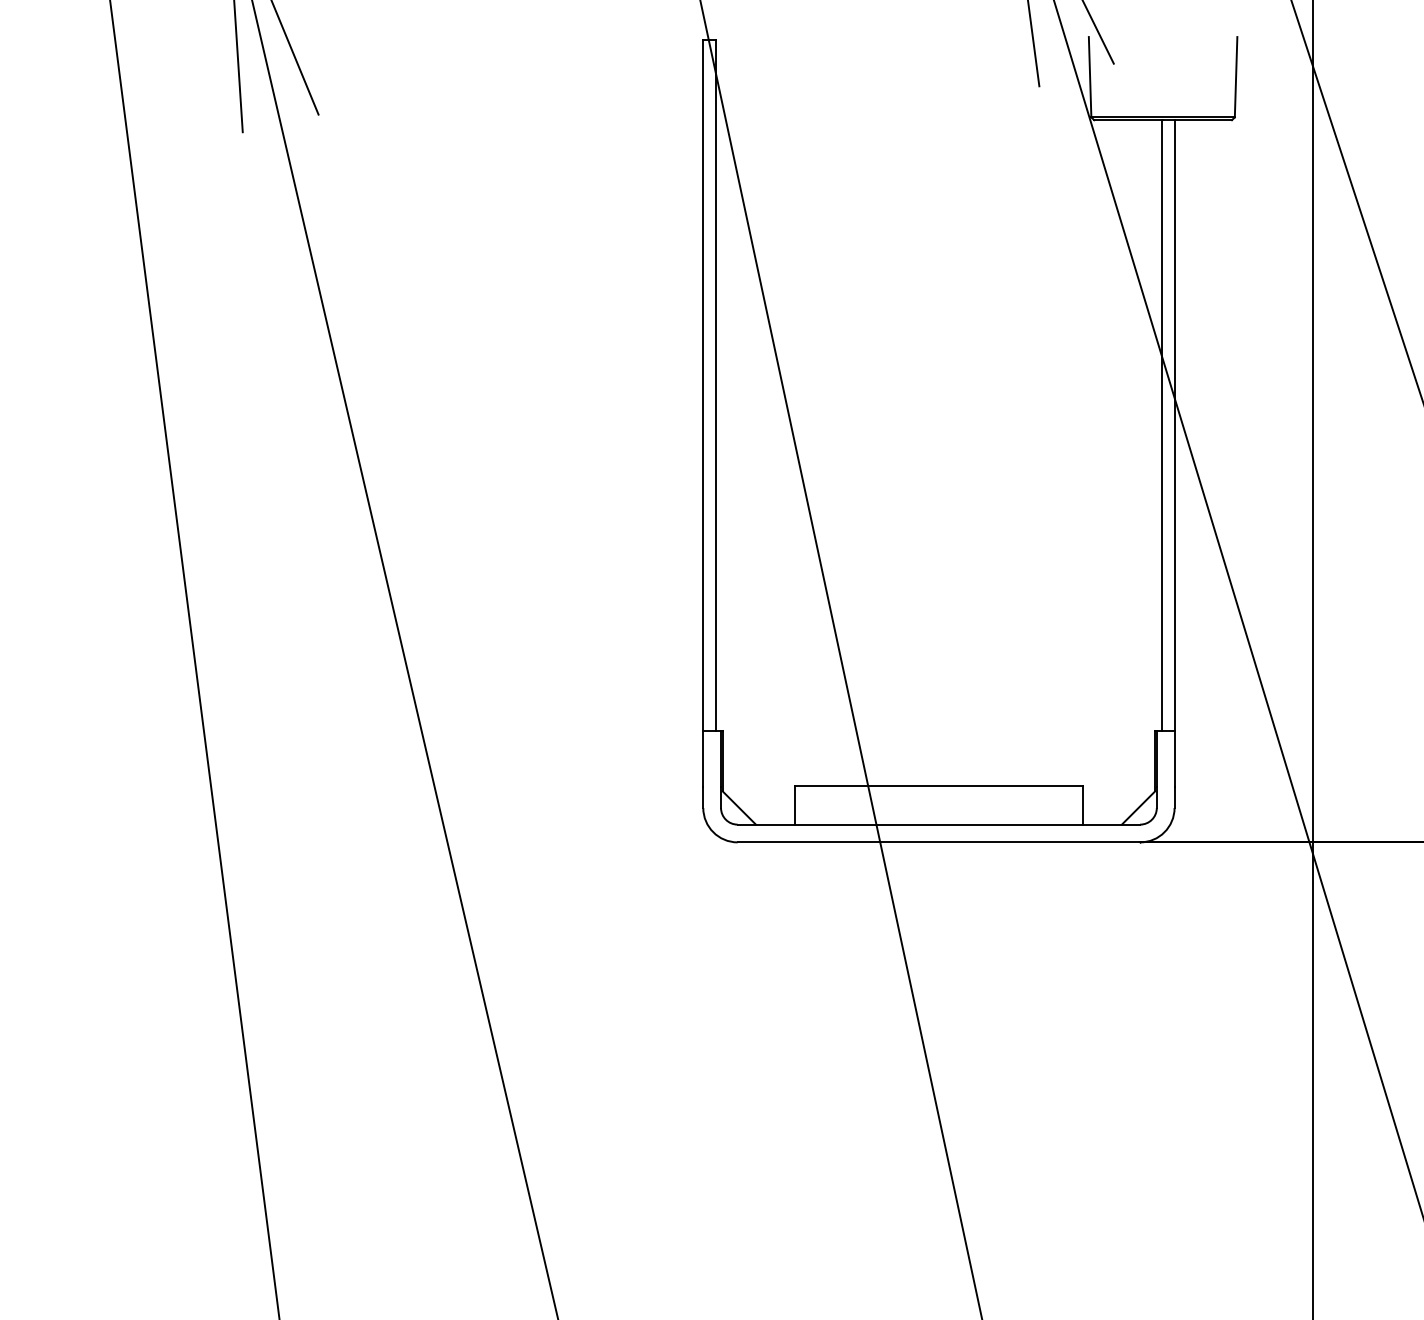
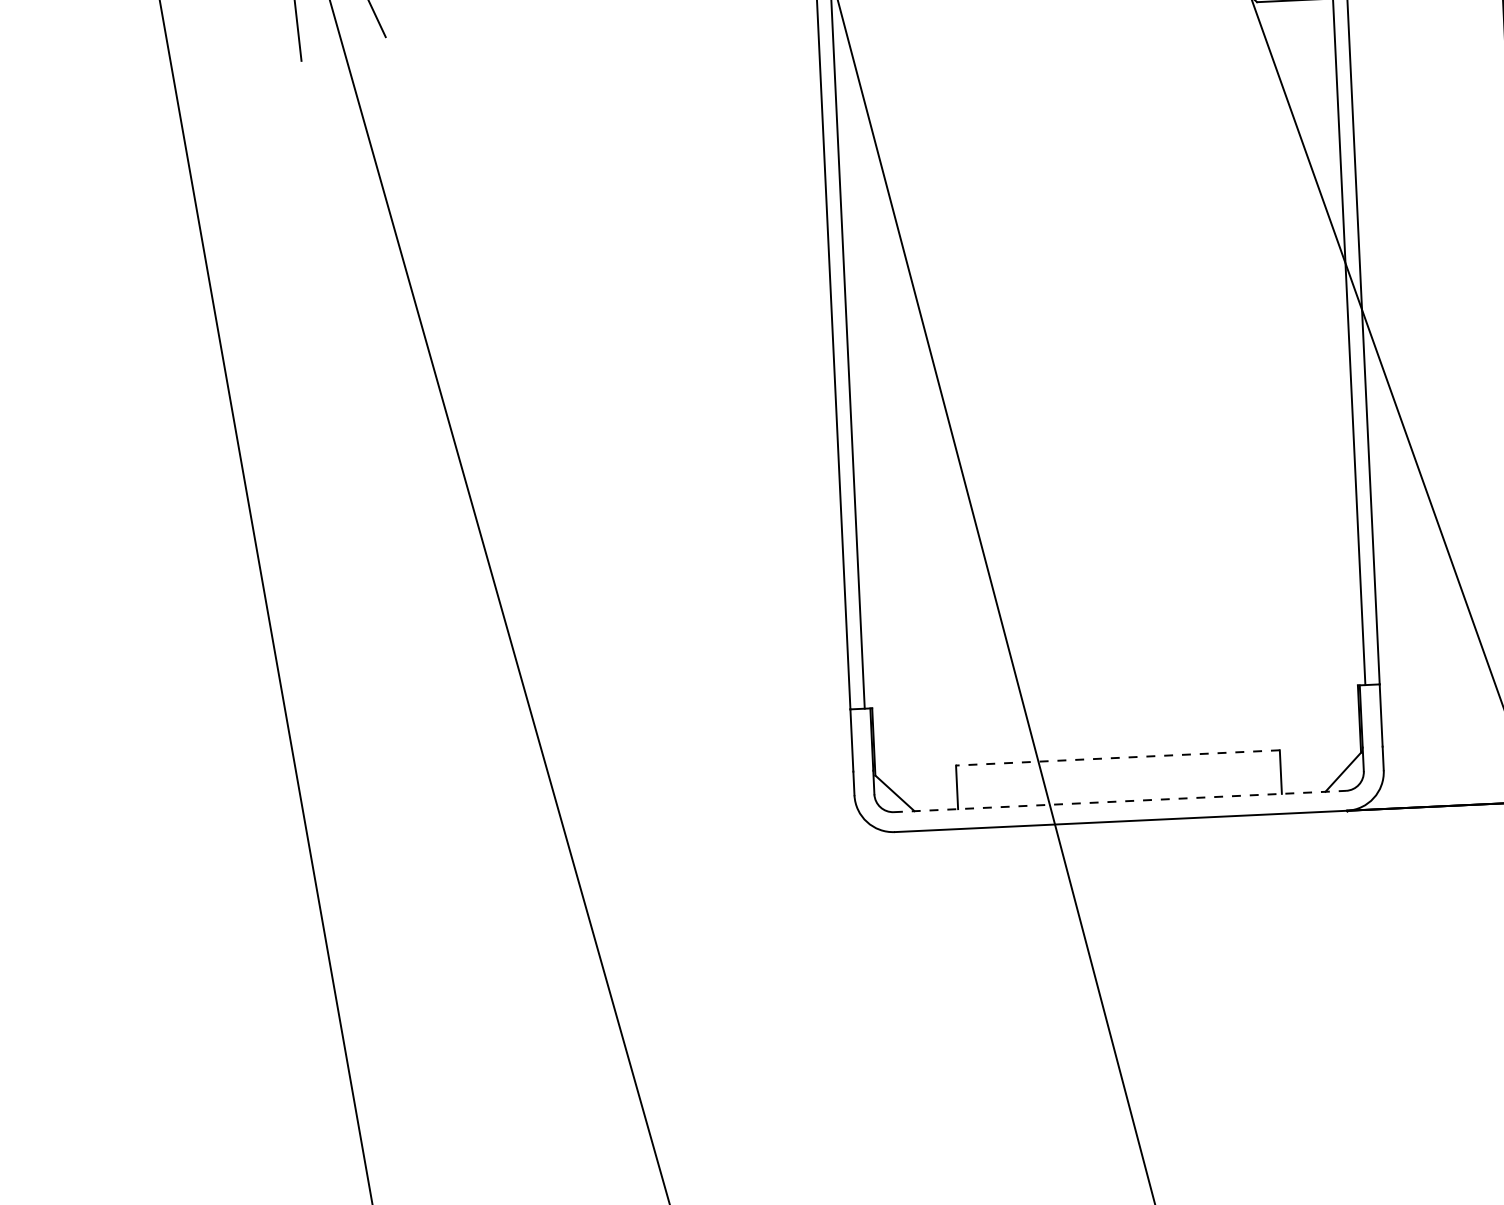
line: (938, 785) -> (1117, 757), solid -> dashed
line: (939, 824) -> (1120, 801), solid -> dashed

